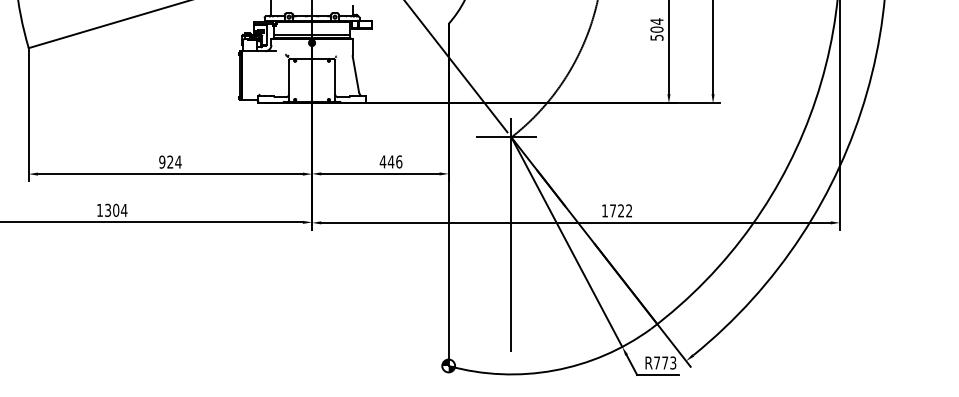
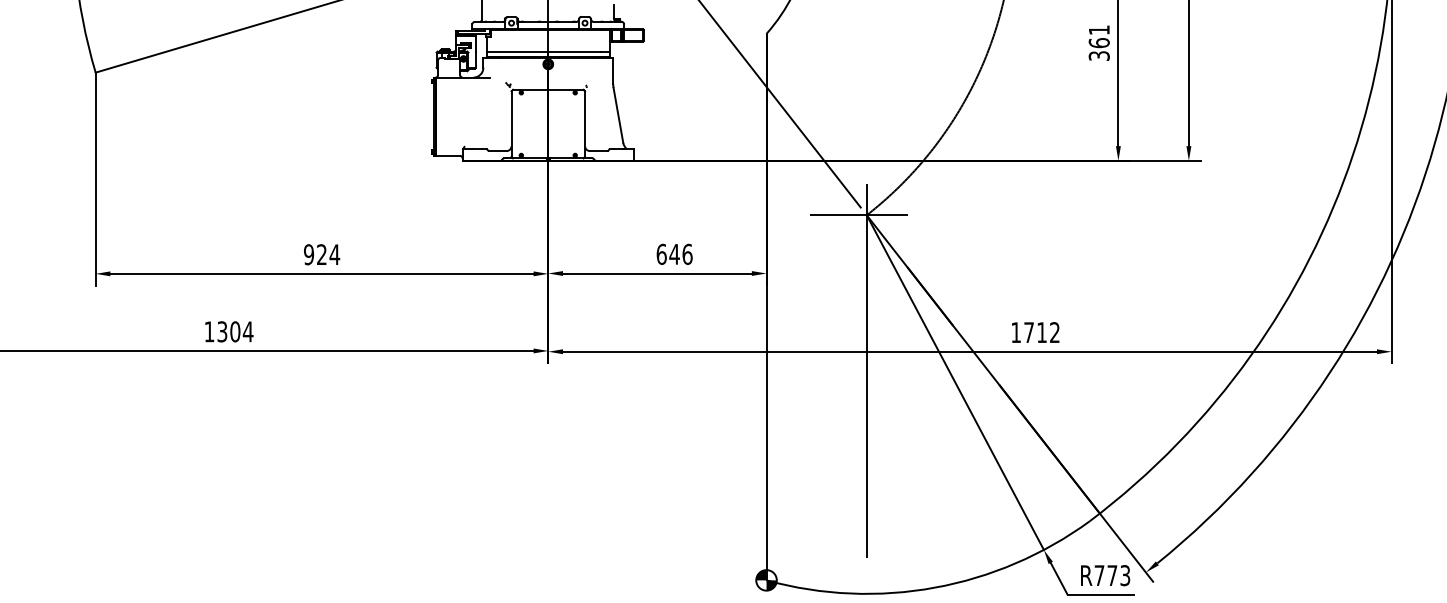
text: (656, 29) -> (1098, 42), 504 -> 361
text: (382, 161) -> (660, 253), 446 -> 646
text: (620, 210) -> (1040, 331), 1722 -> 1712

